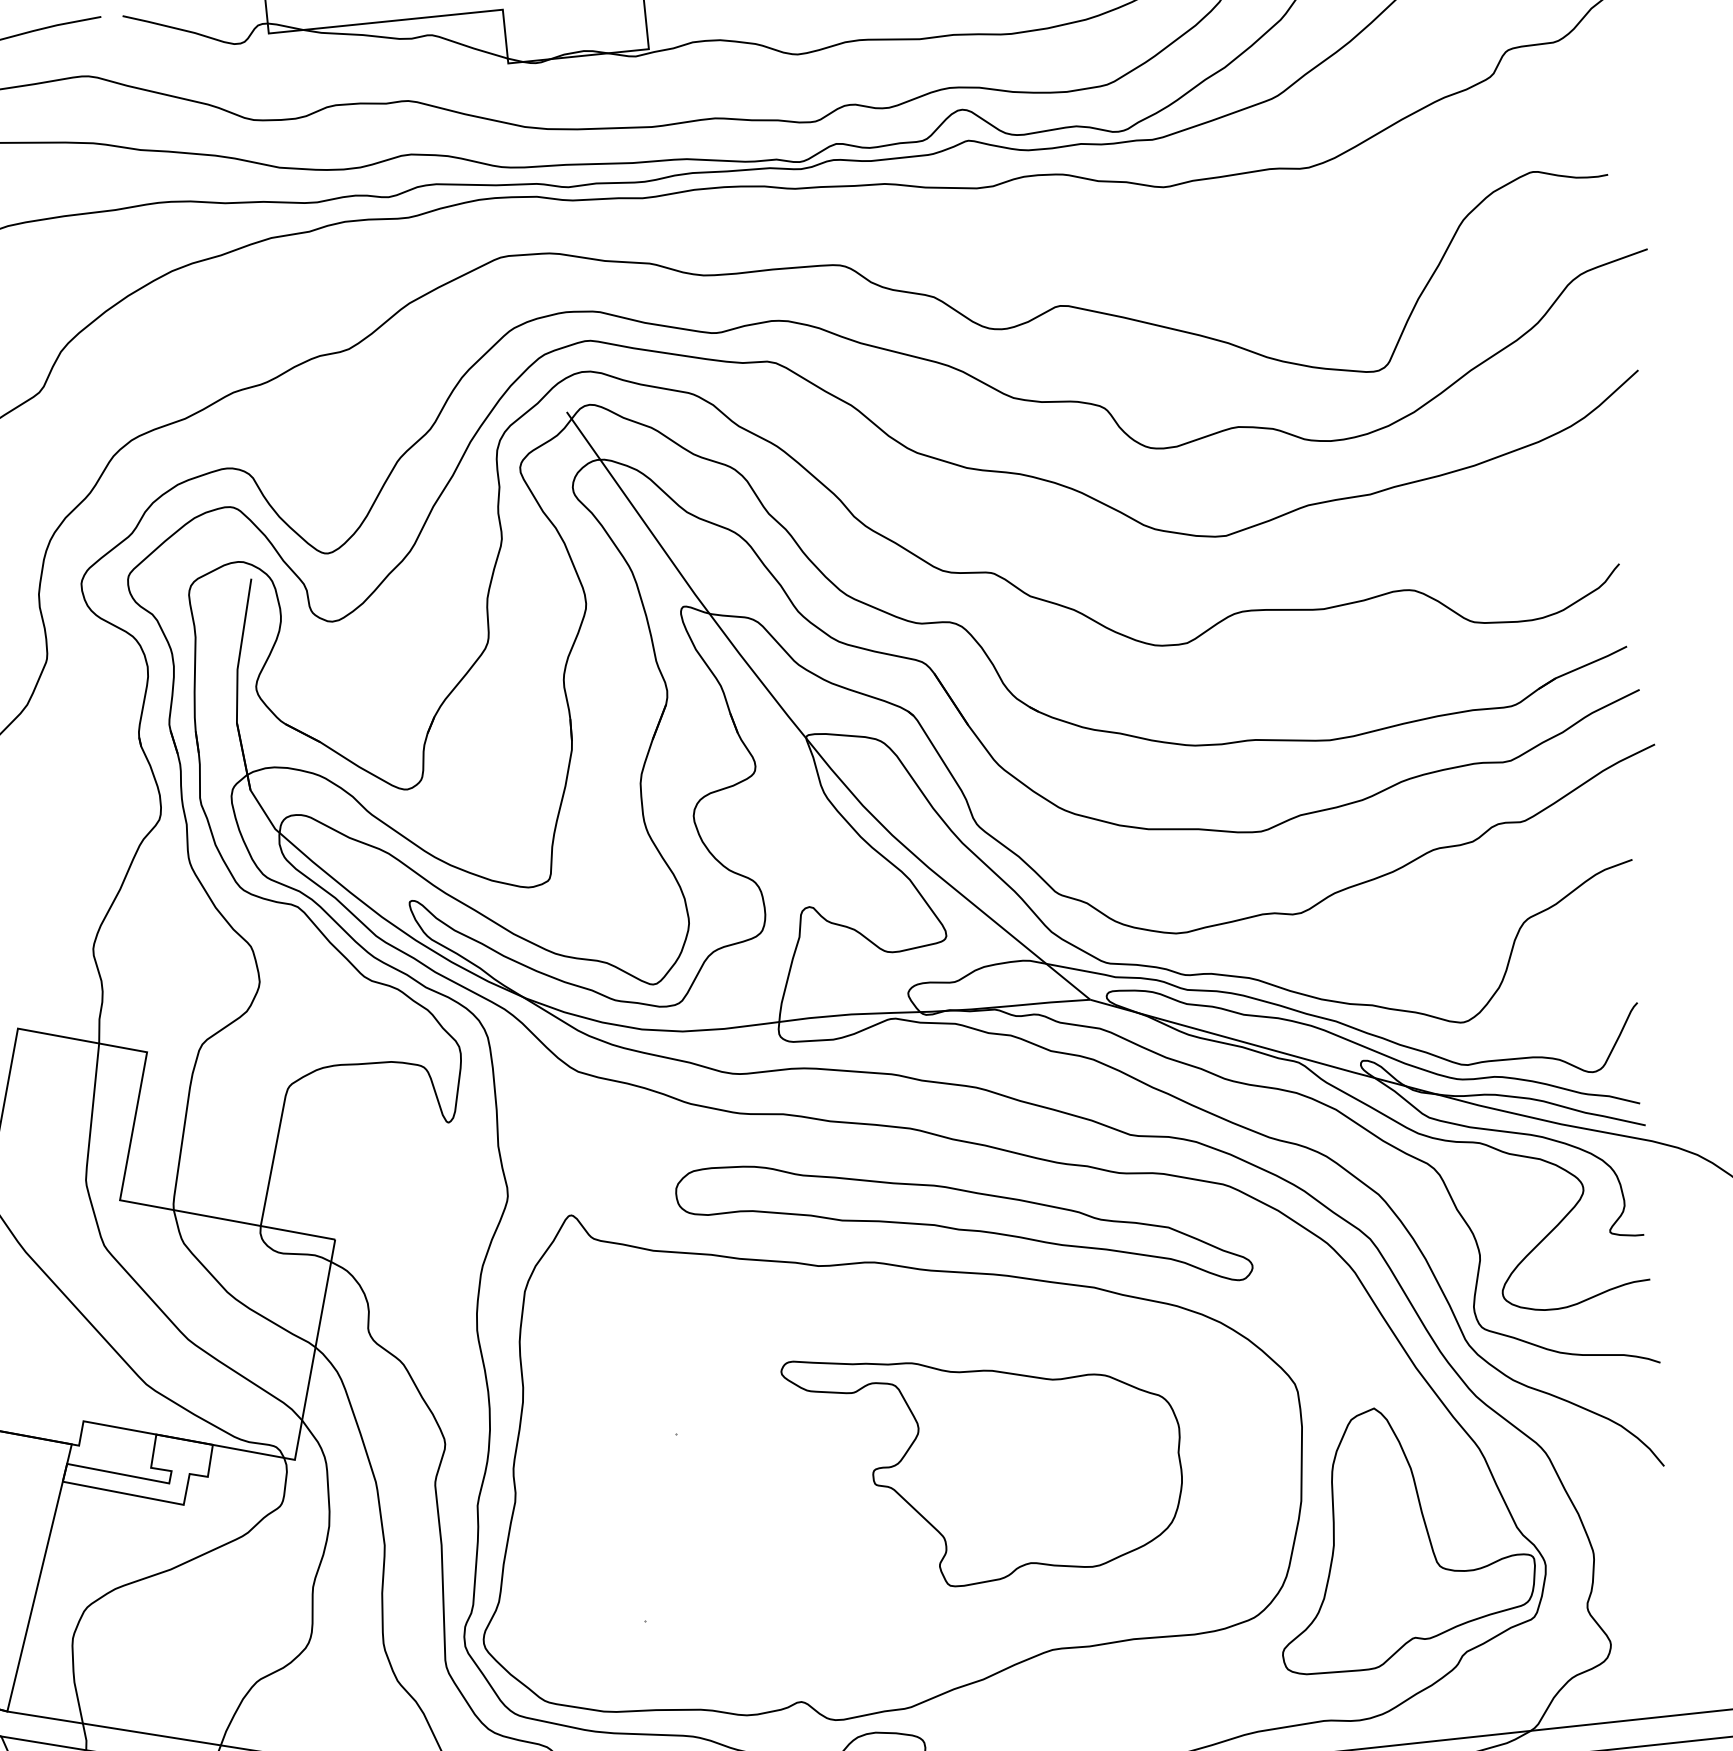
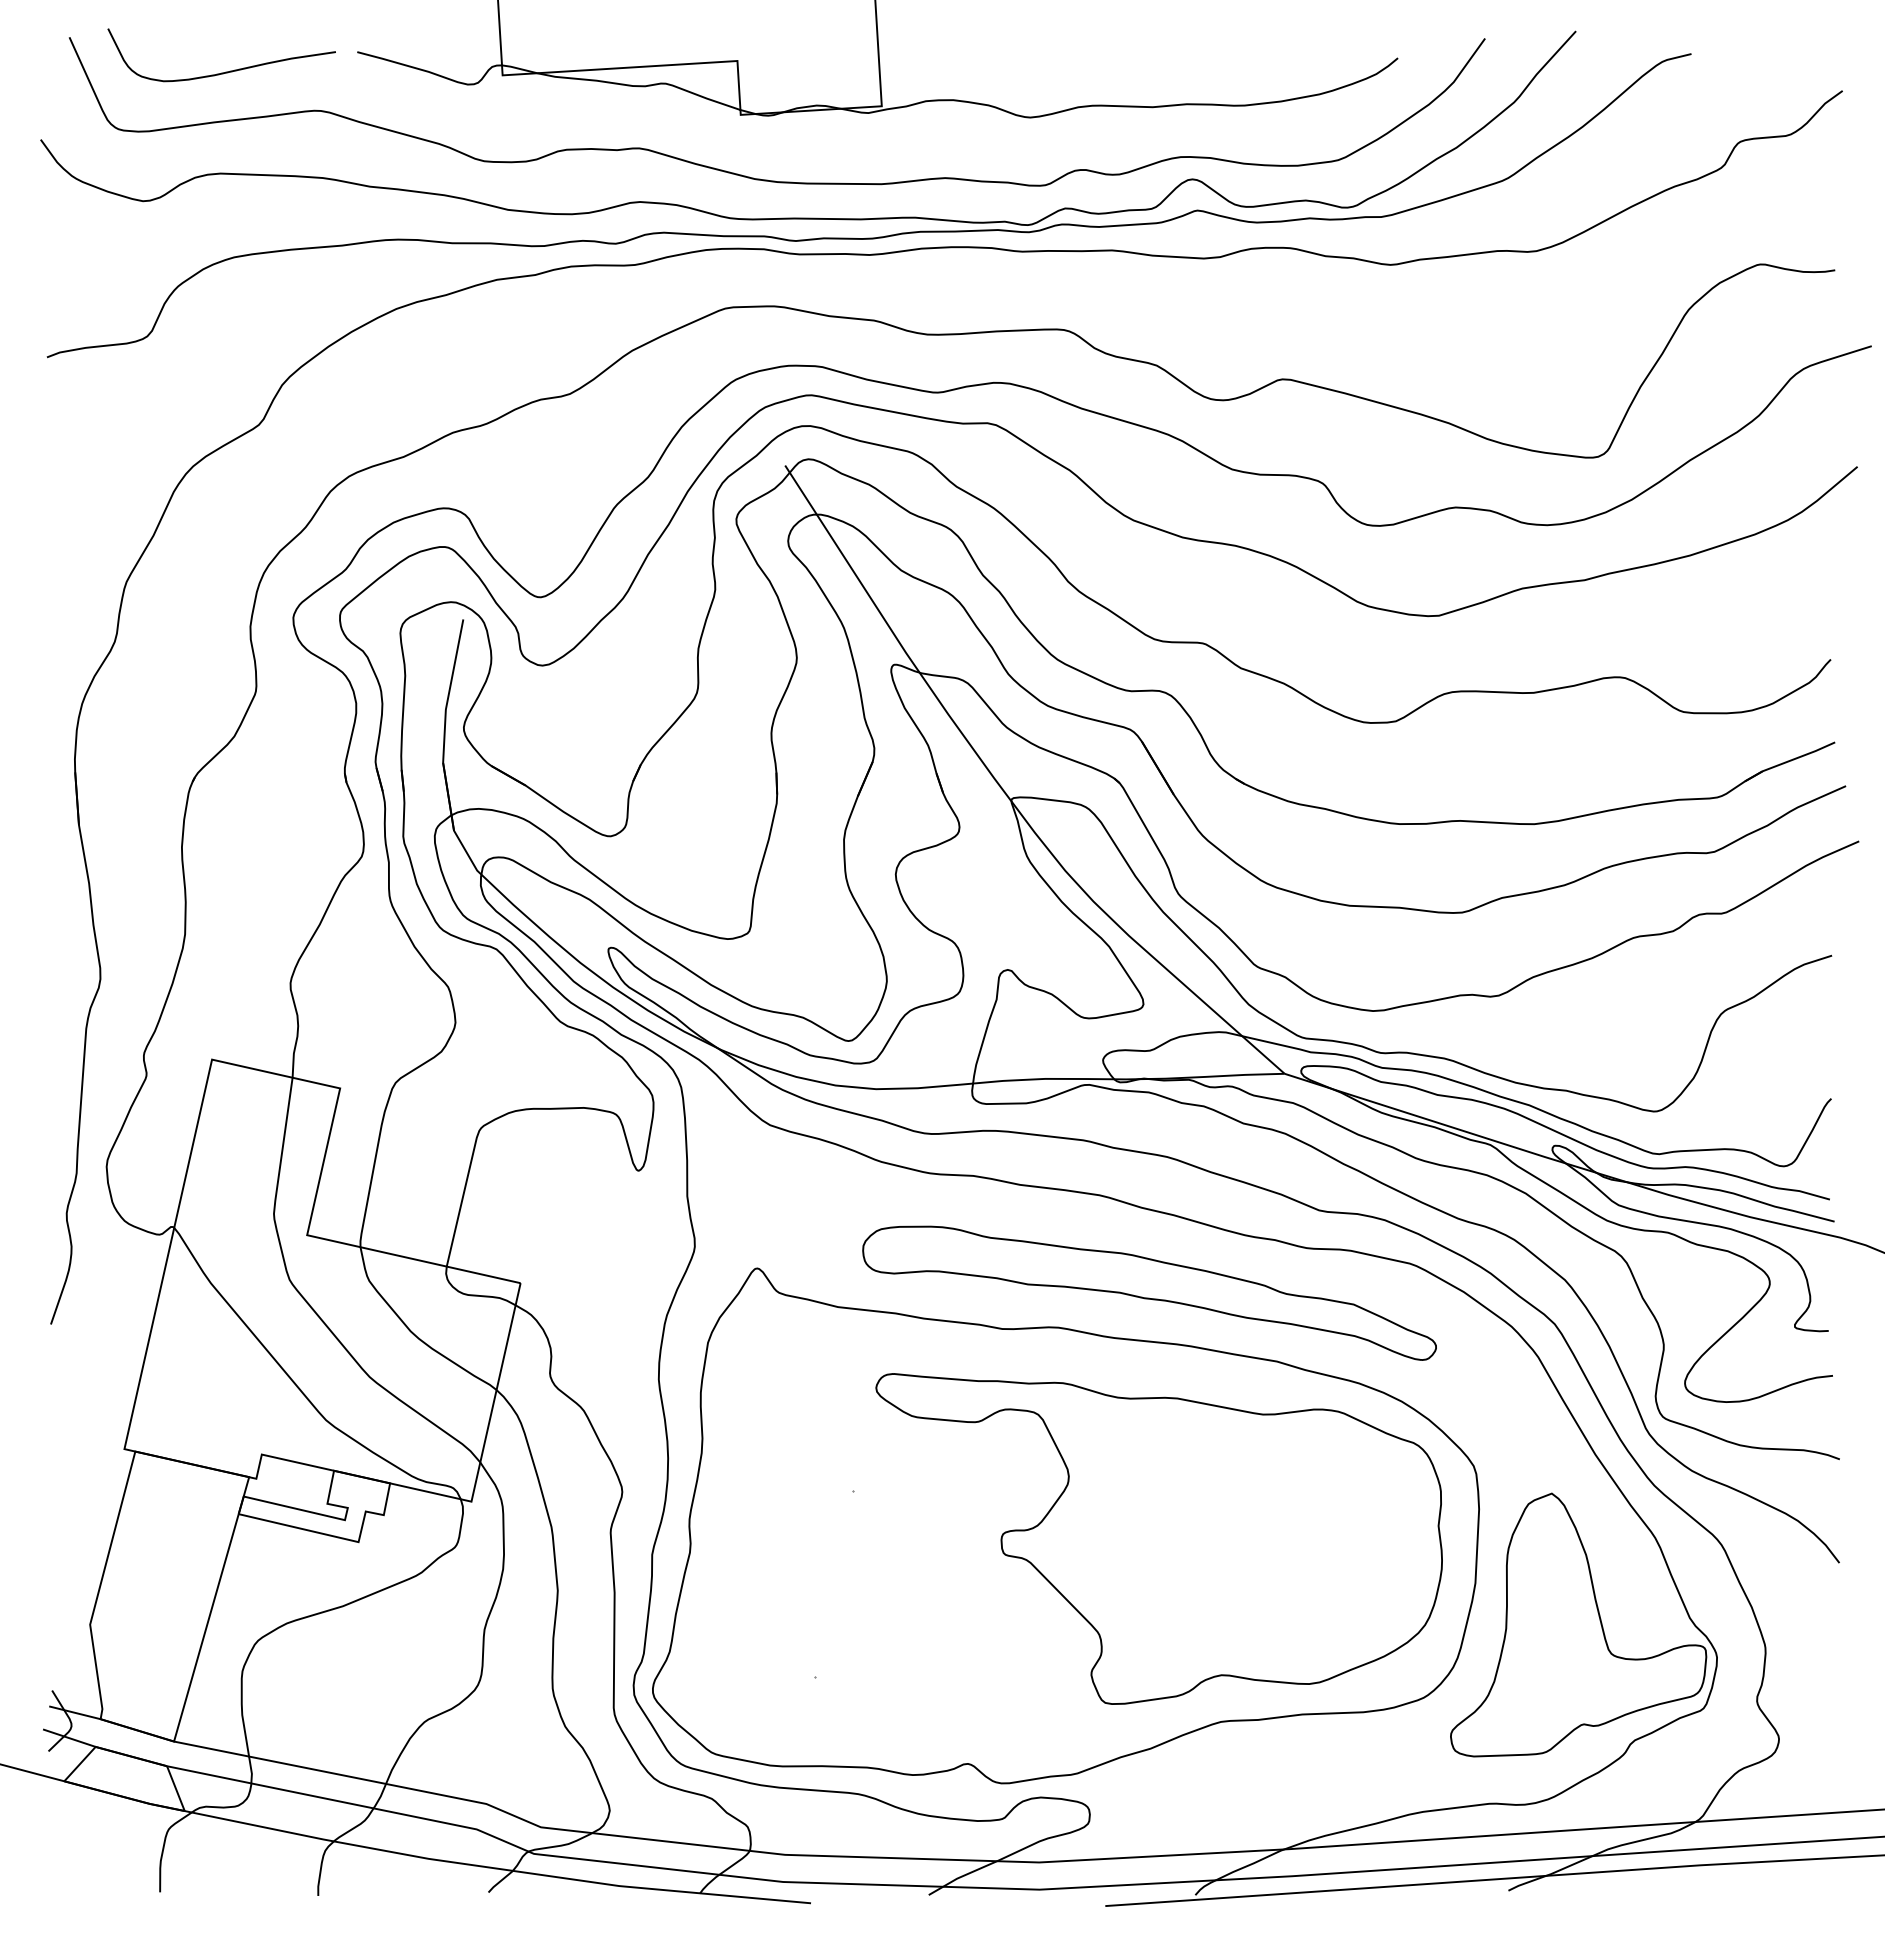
part: (982, 1469) -> (1158, 1538), size x1.43

